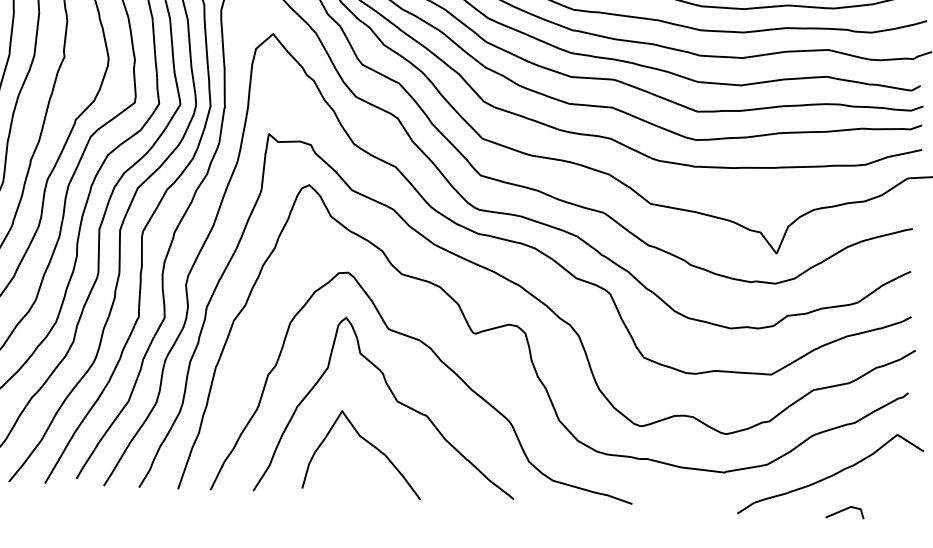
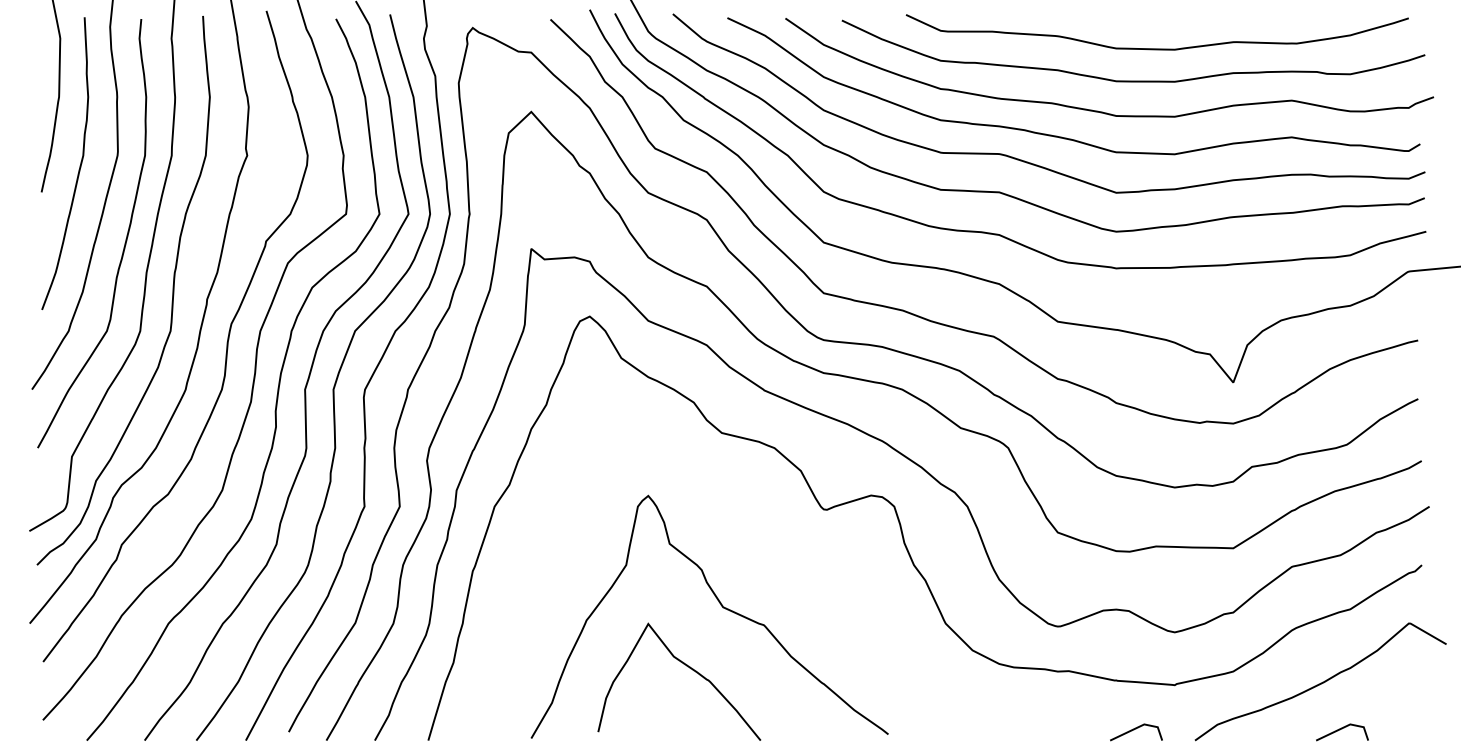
curve: (445, 365) -> (786, 555), removed
line: (693, 504) -> (1134, 730), added

